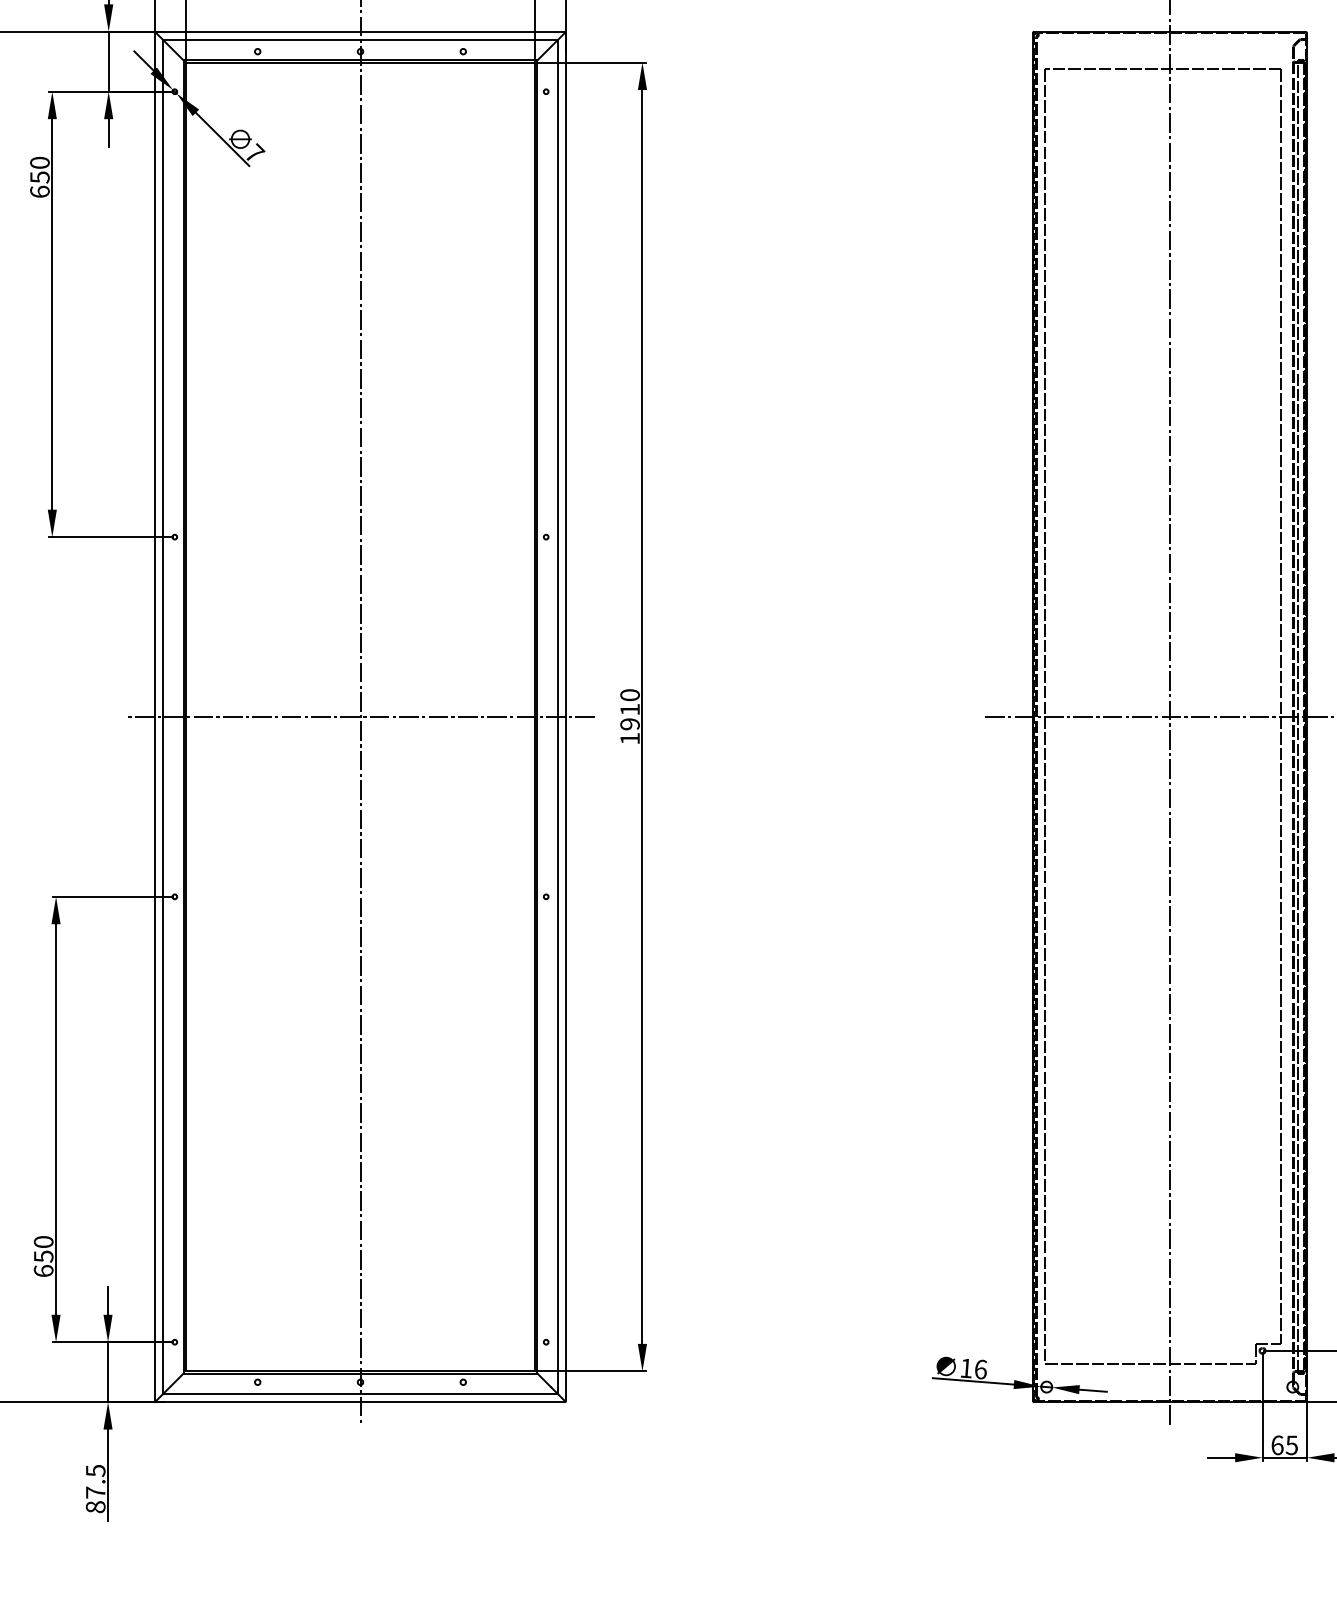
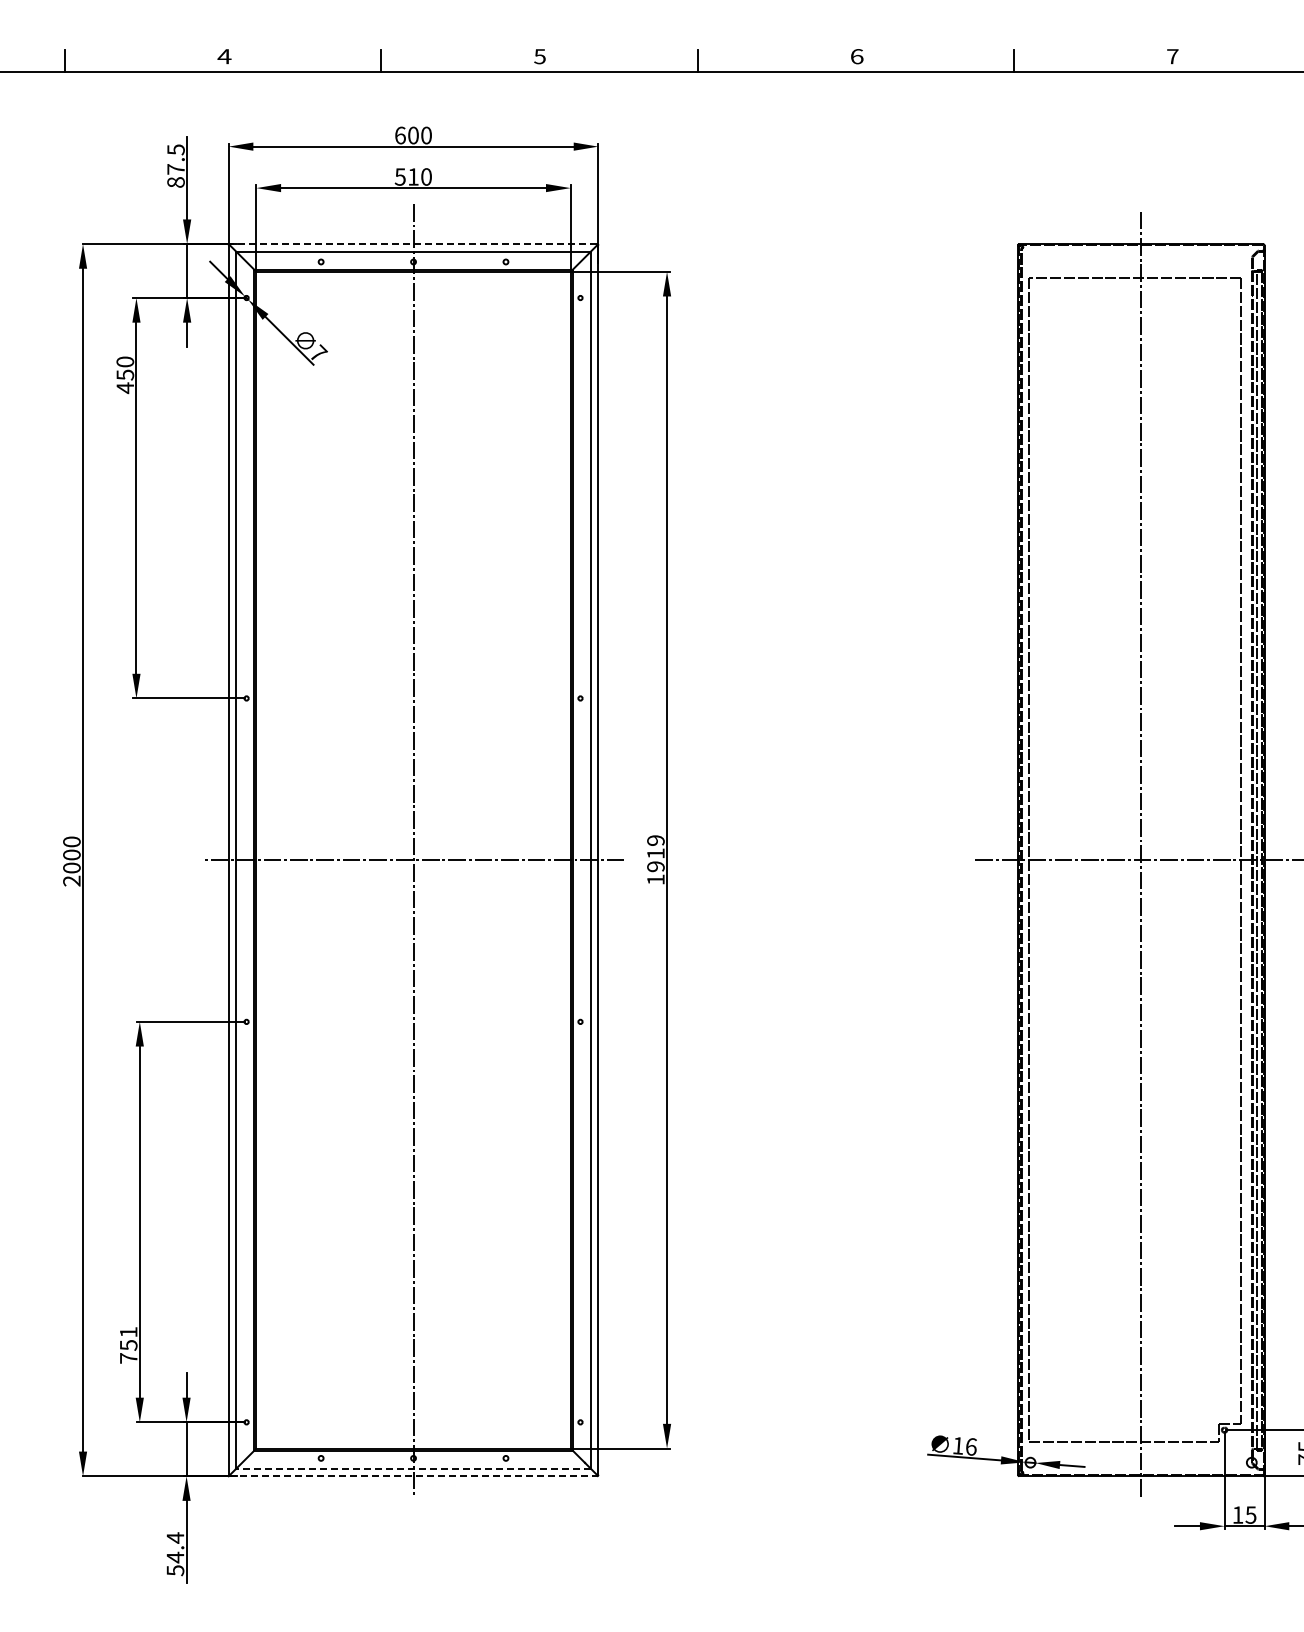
line: (360, 32) -> (413, 244), solid -> dashed
text: (40, 192) -> (125, 388), 650 -> 450
text: (629, 695) -> (655, 840), 1910 -> 1919
text: (43, 1255) -> (128, 1344), 650 -> 751
line: (360, 1393) -> (413, 1468), solid -> dashed
line: (360, 1402) -> (413, 1476), solid -> dashed
text: (1276, 1444) -> (1237, 1514), 65 -> 15
text: (95, 1489) -> (175, 1554), 87.5 -> 54.4

